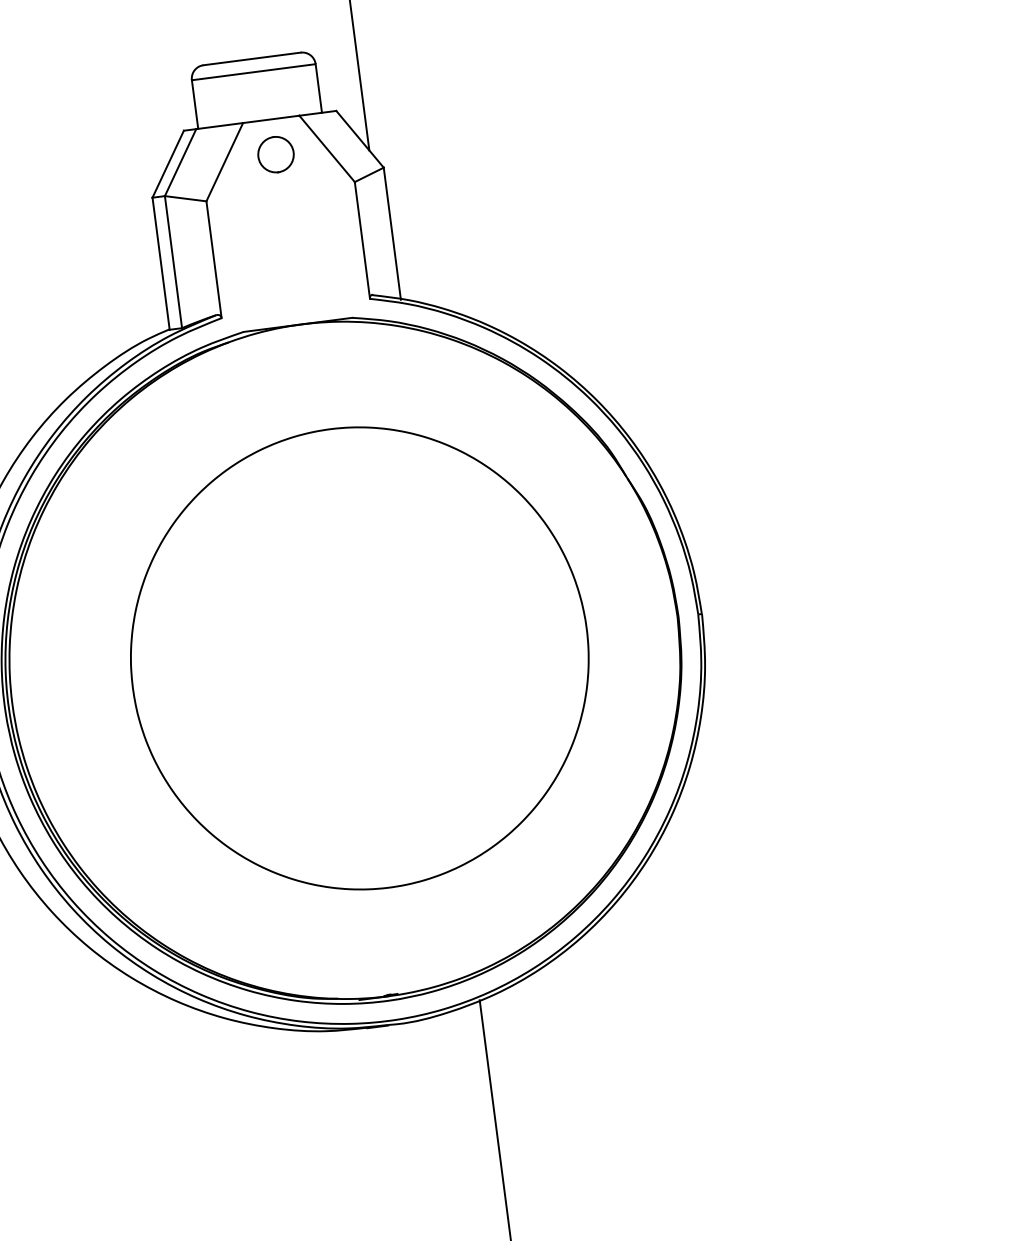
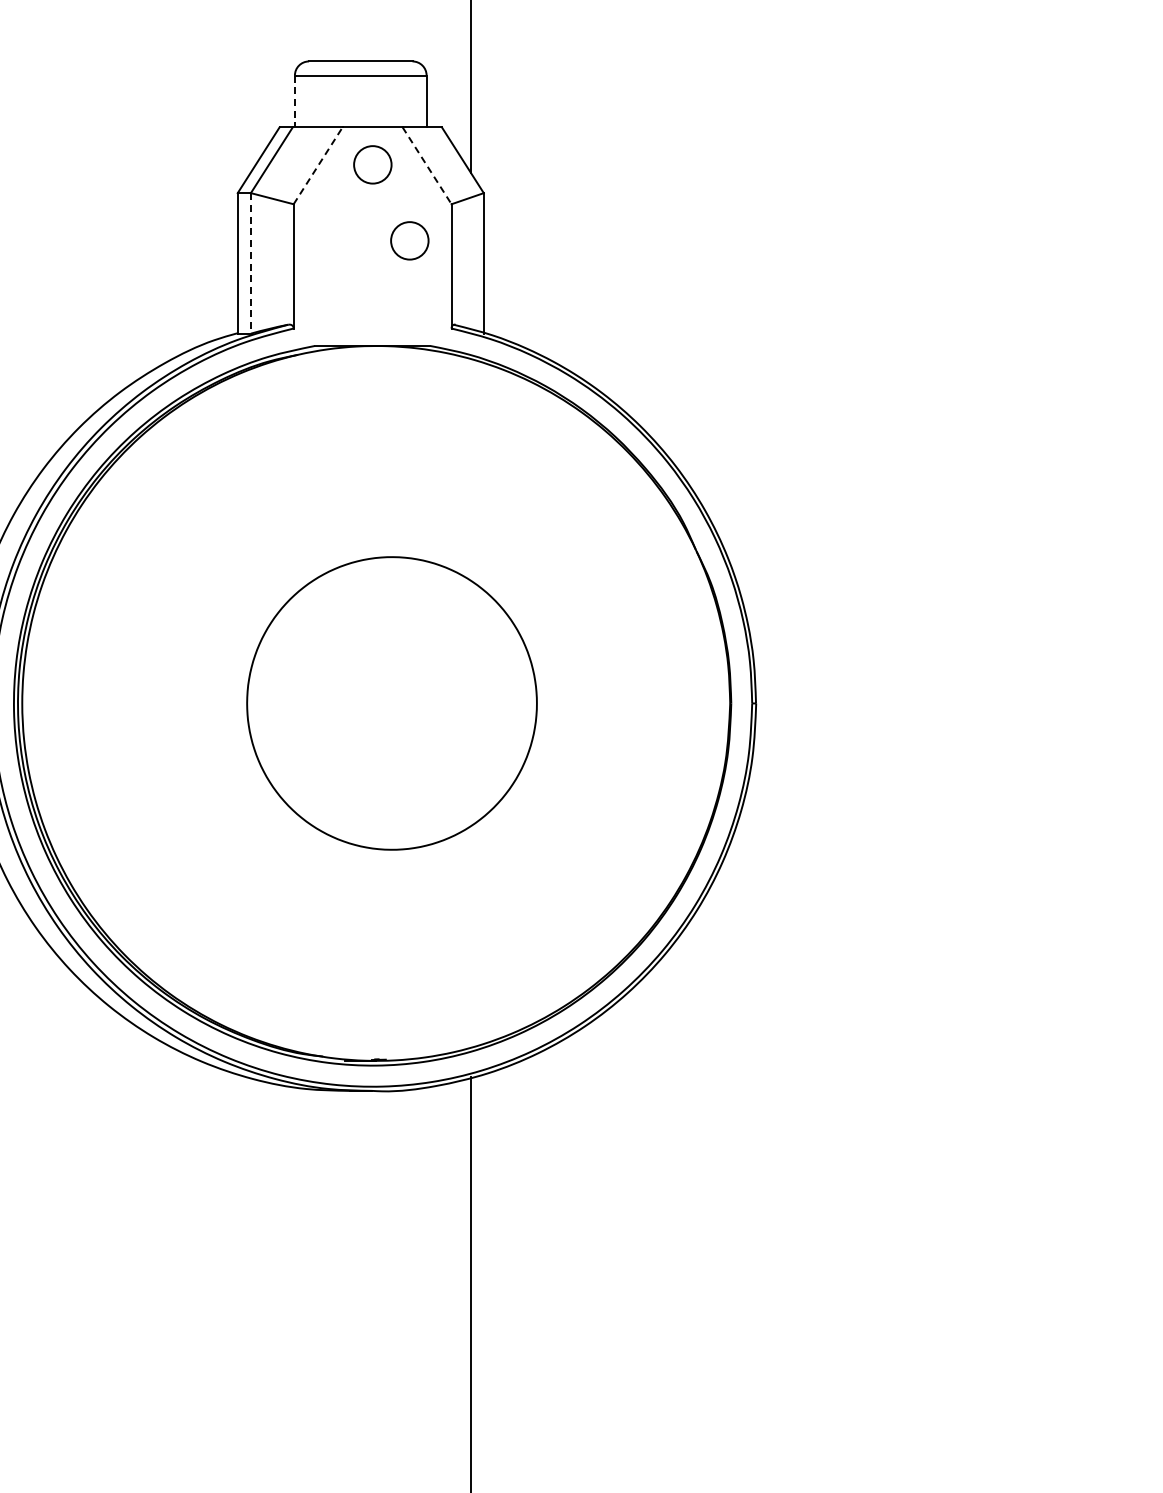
line: (194, 104) -> (294, 101), solid -> dashed
line: (327, 148) -> (427, 165), solid -> dashed
line: (225, 161) -> (318, 165), solid -> dashed
circle: (319, 221) -> (409, 240), added
line: (173, 262) -> (250, 263), solid -> dashed
part: (359, 658) -> (391, 703), size x0.6

